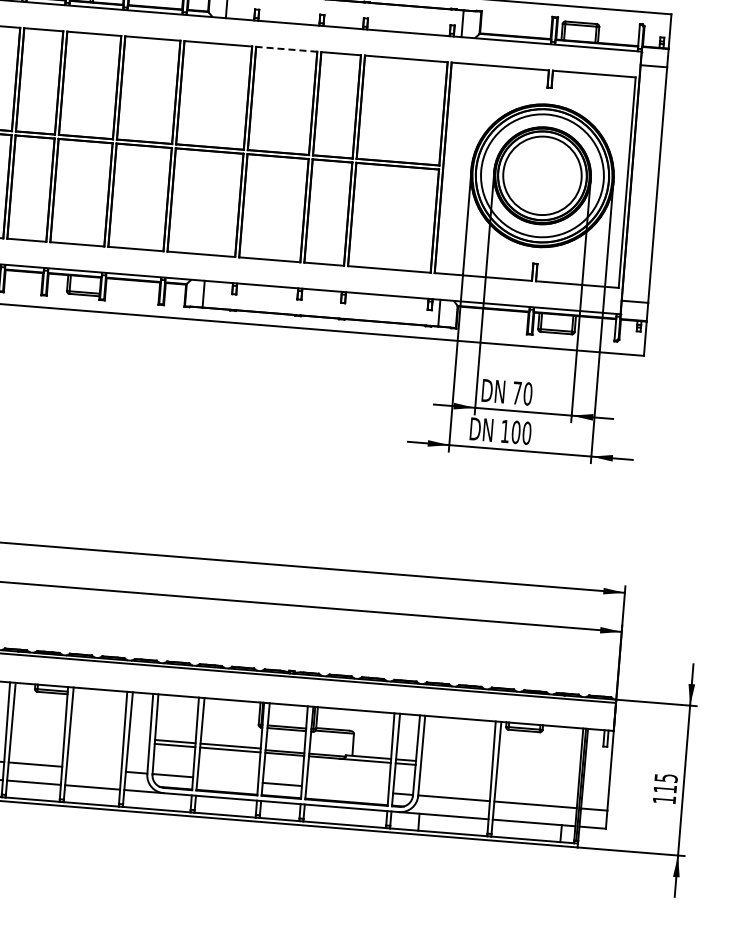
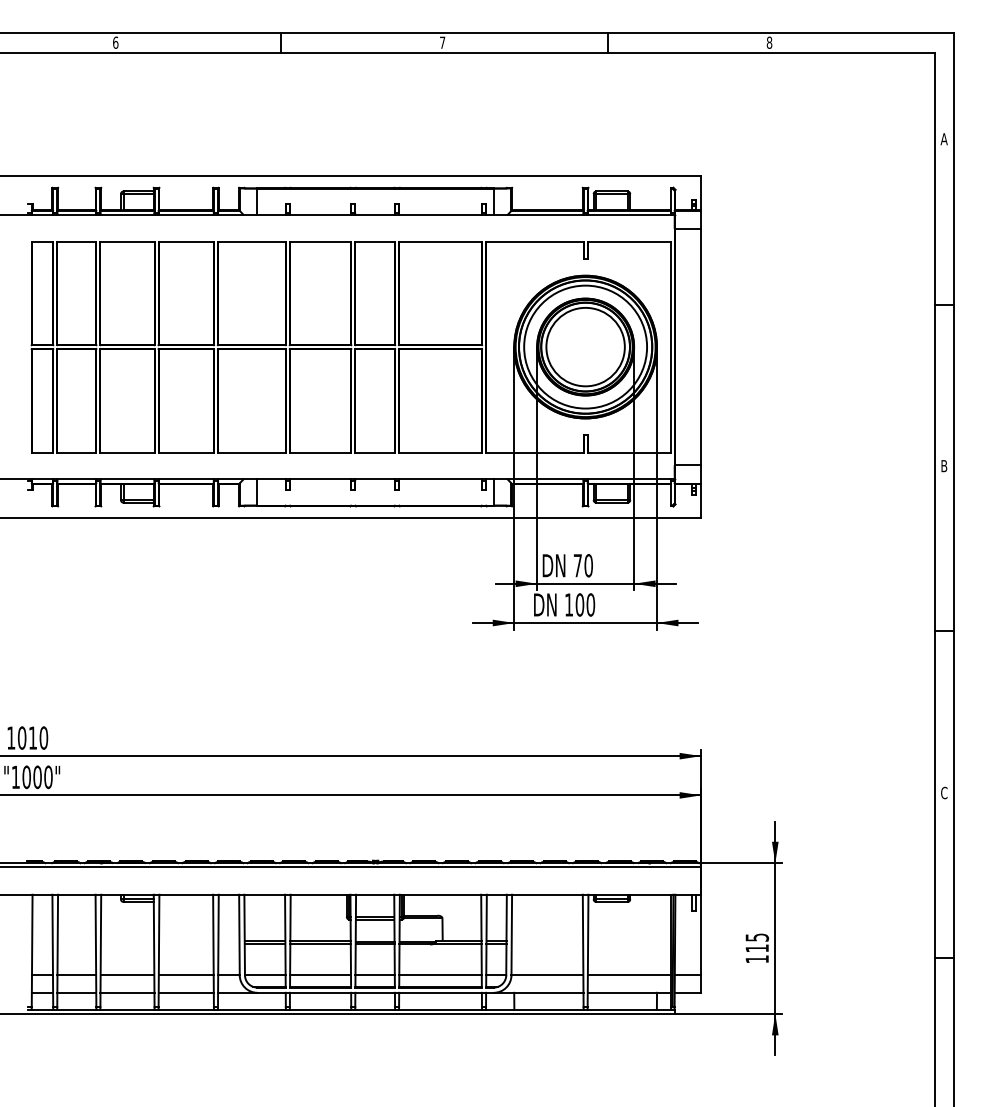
line: (286, 49) -> (320, 241), dashed -> solid
line: (93, 769) -> (185, 974), added
line: (227, 779) -> (320, 974), added
line: (347, 789) -> (440, 974), added

